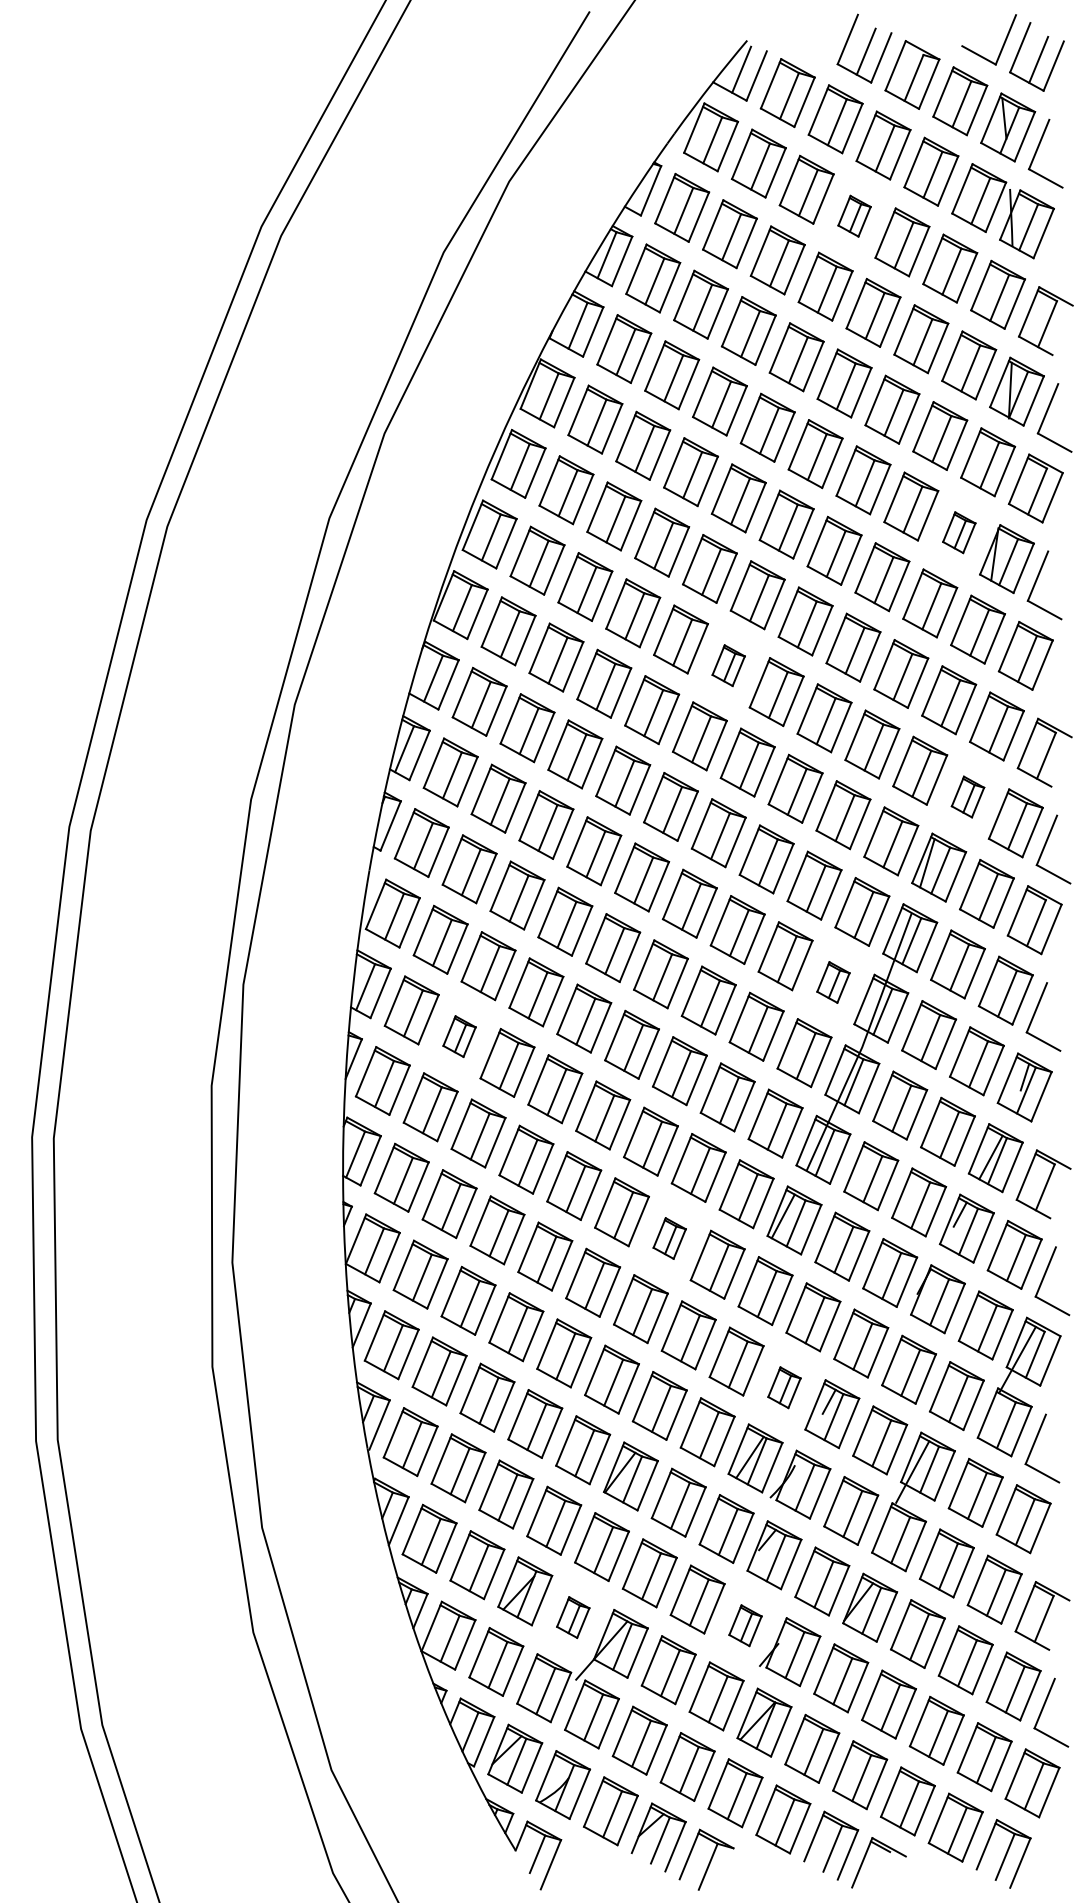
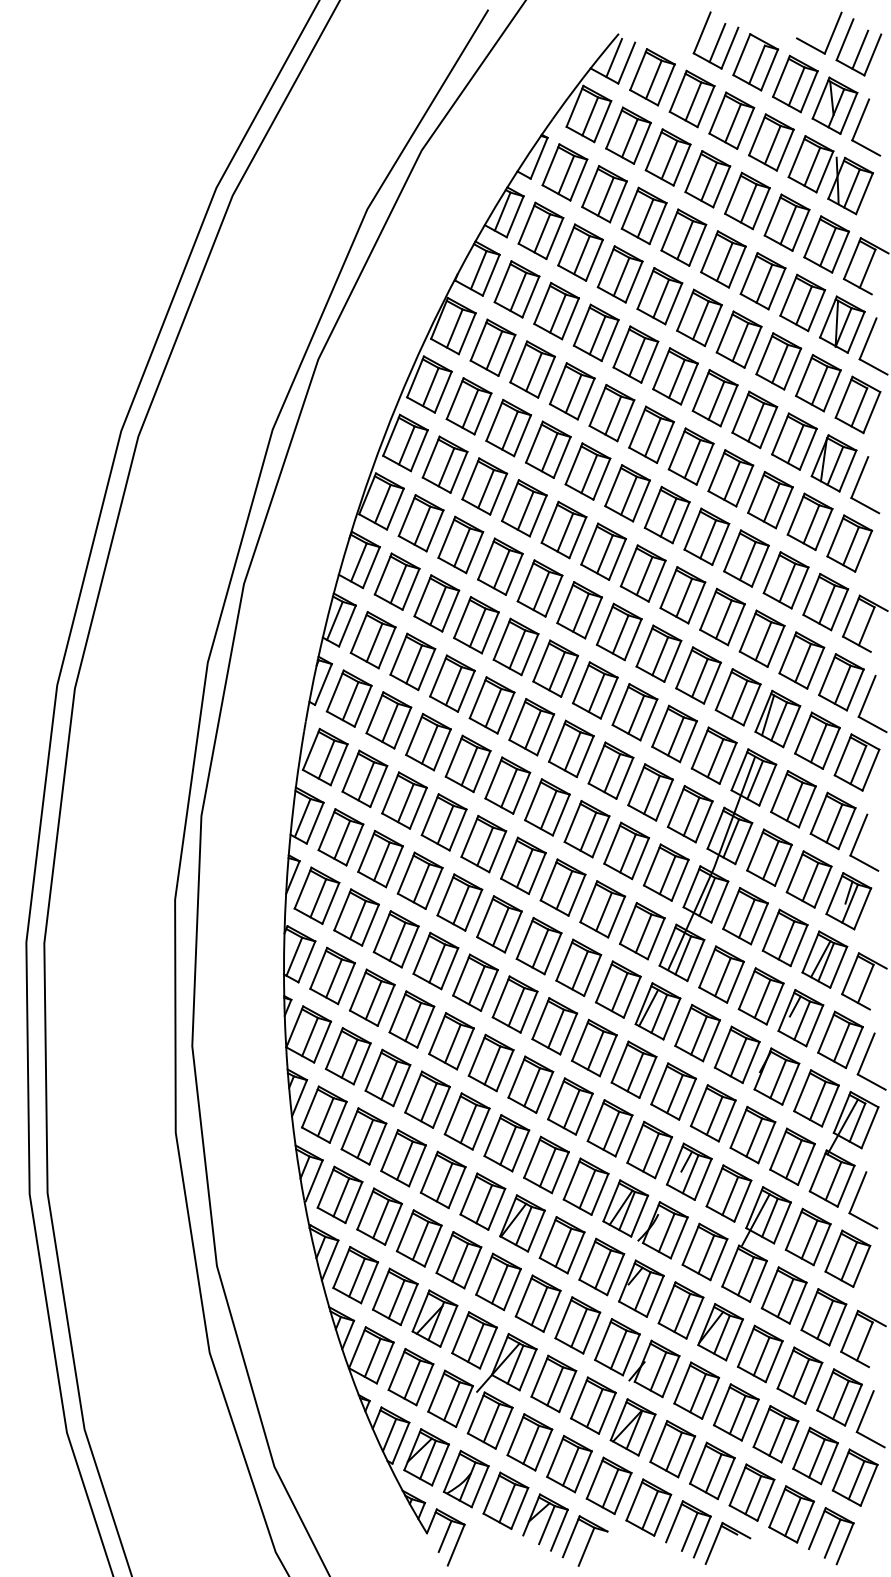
part: (854, 216) -> (707, 179), size x1.67
part: (959, 532) -> (794, 441), size x1.67
part: (728, 665) -> (603, 551), size x1.67
part: (967, 796) -> (801, 660), size x1.67
part: (833, 982) -> (690, 814), size x1.67
part: (459, 1036) -> (380, 858), size x1.67
part: (669, 1238) -> (554, 1026), size x1.67
part: (784, 1387) -> (649, 1149), size x1.67
part: (573, 1617) -> (474, 1340), size x1.67
part: (745, 1625) -> (617, 1346), size x1.67

